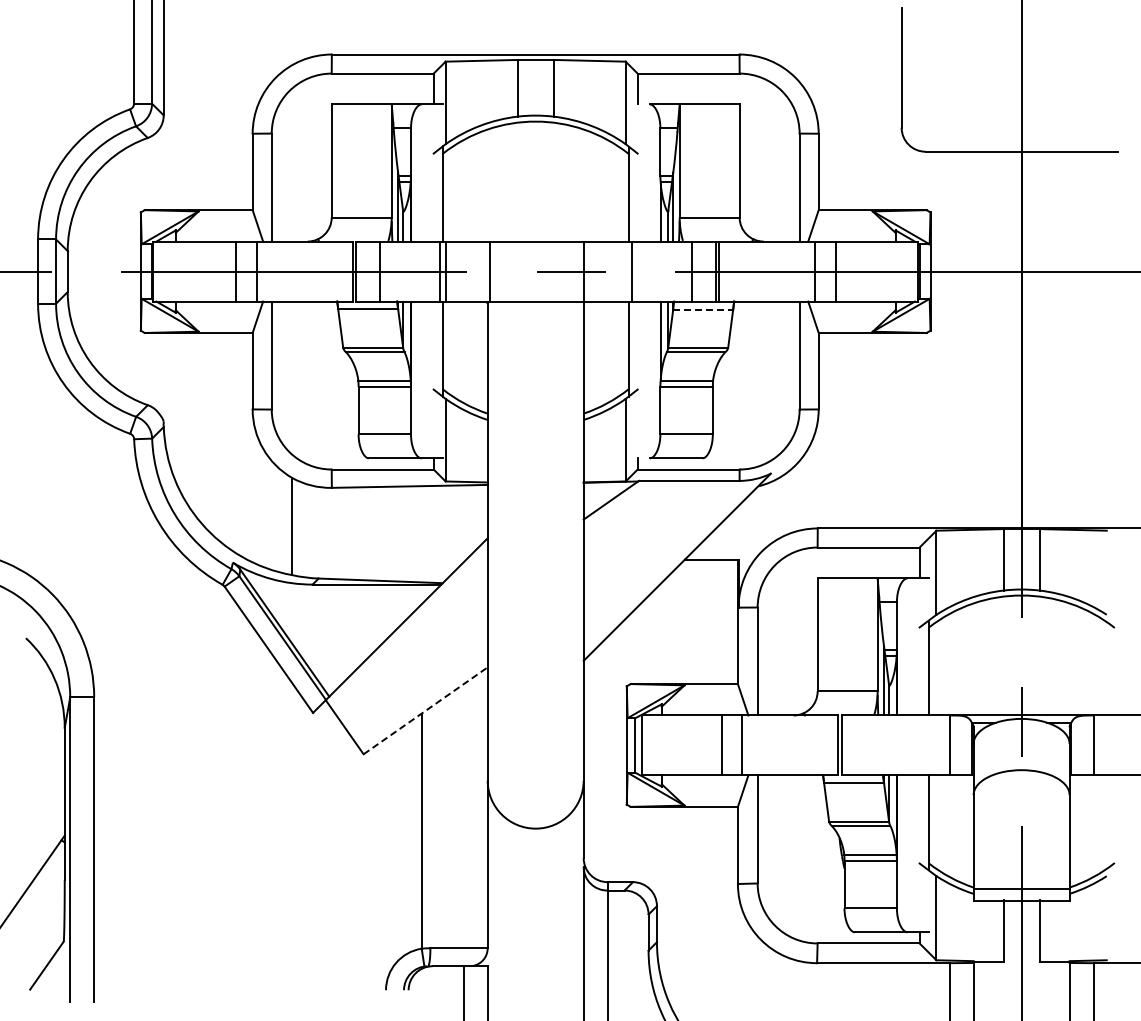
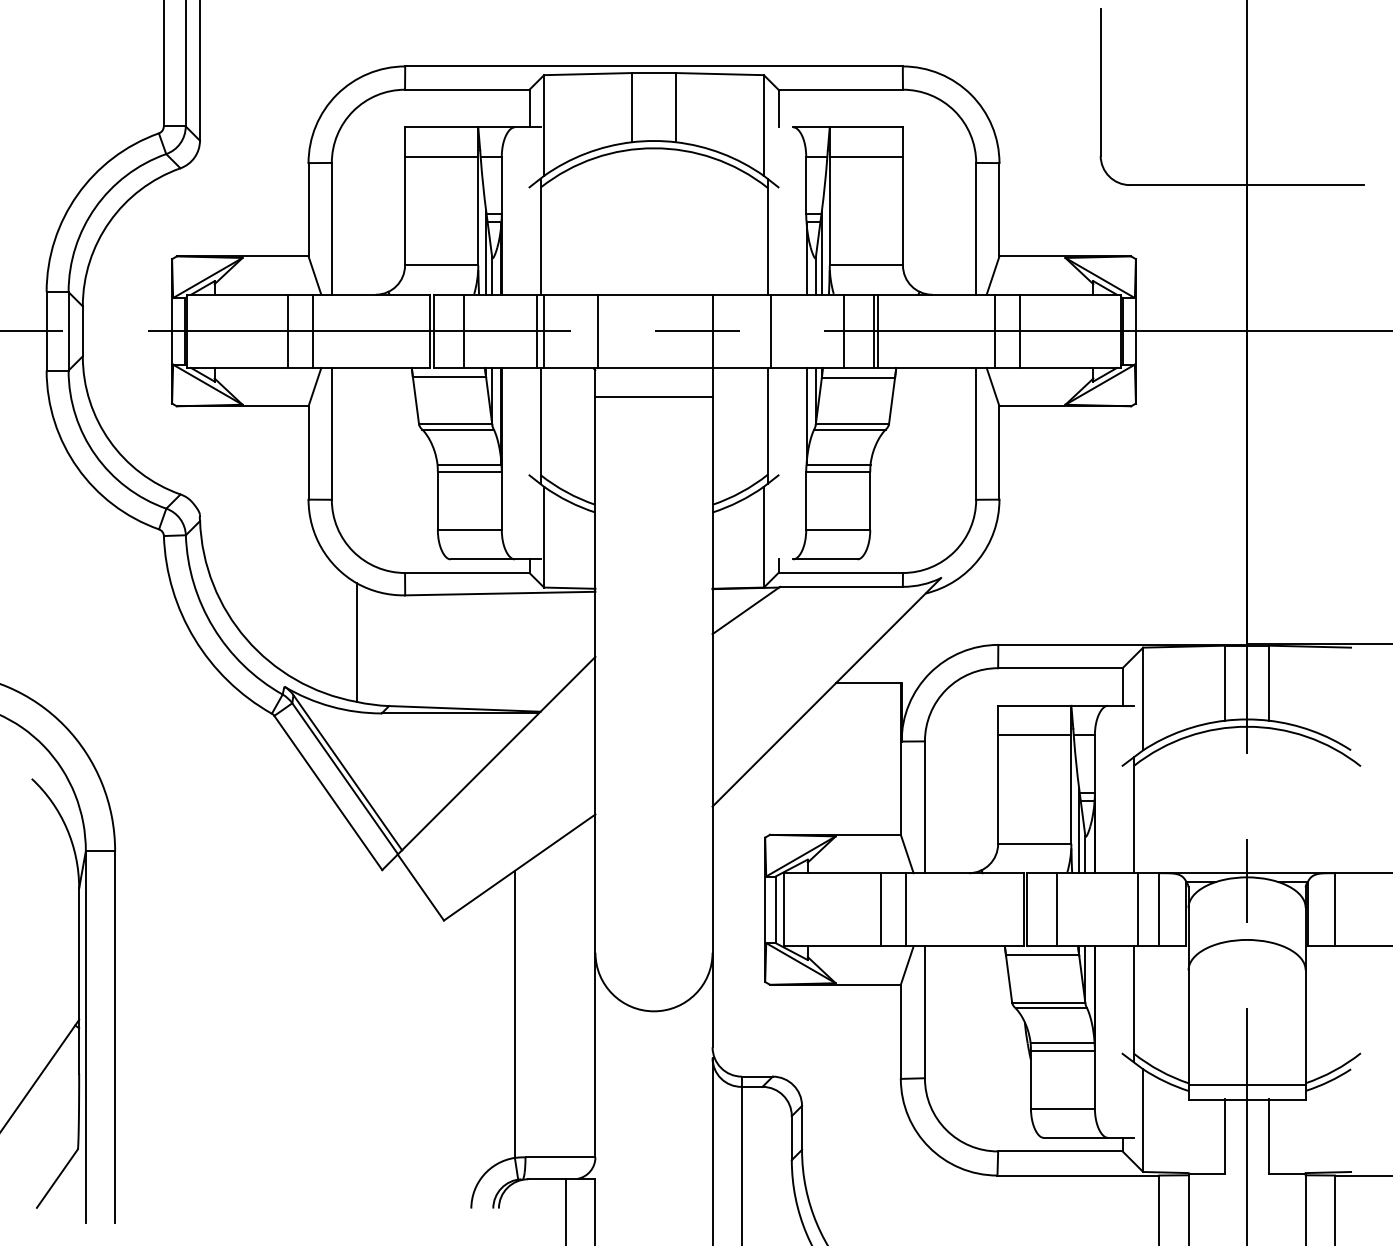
line: (361, 128) -> (441, 156), added
line: (709, 128) -> (866, 156), added
line: (703, 309) -> (858, 377), dashed -> solid
line: (535, 325) -> (653, 397), added
line: (847, 602) -> (1034, 735), added
line: (425, 710) -> (519, 867), dashed -> solid
line: (865, 745) -> (1056, 909), added
line: (931, 745) -> (1137, 909), added

